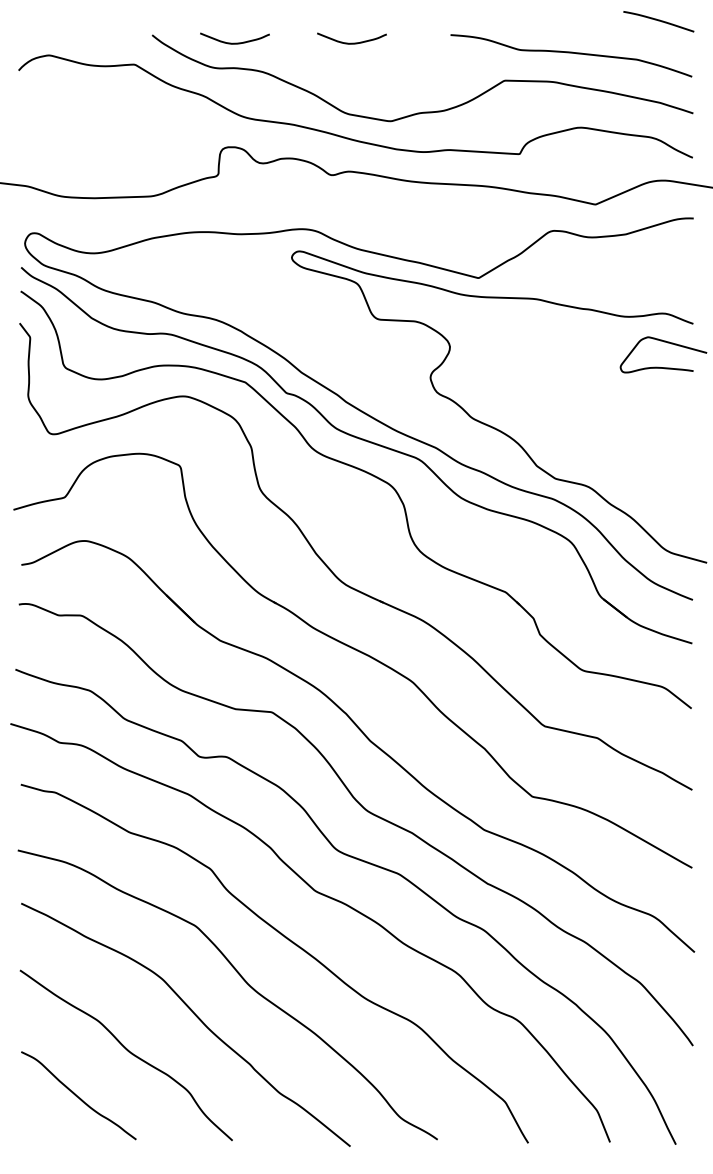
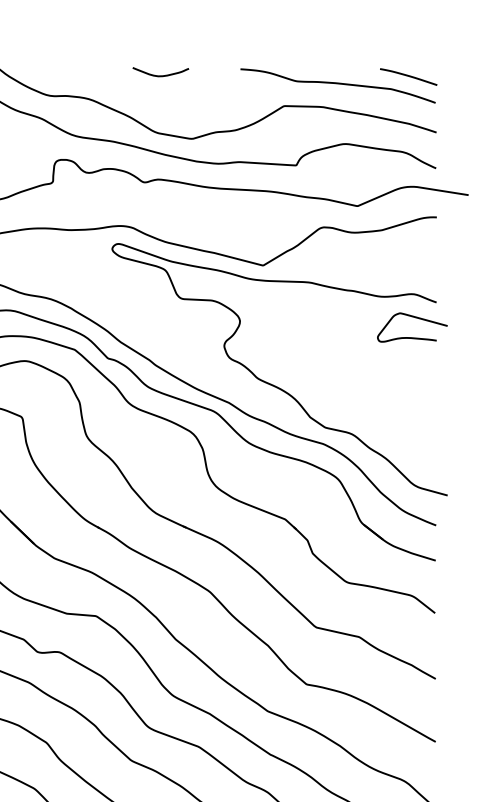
curve: (658, 21) -> (408, 76), moved
curve: (234, 42) -> (65, 75), removed

